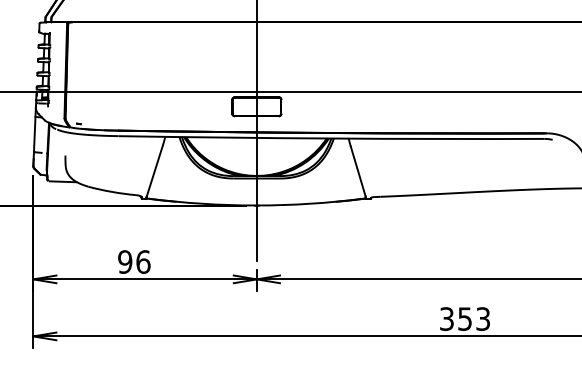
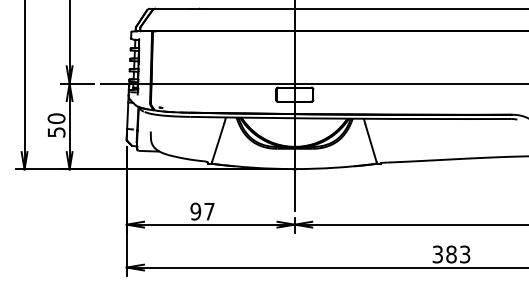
text: (143, 261) -> (209, 211), 96 -> 97
text: (465, 319) -> (451, 254), 353 -> 383

